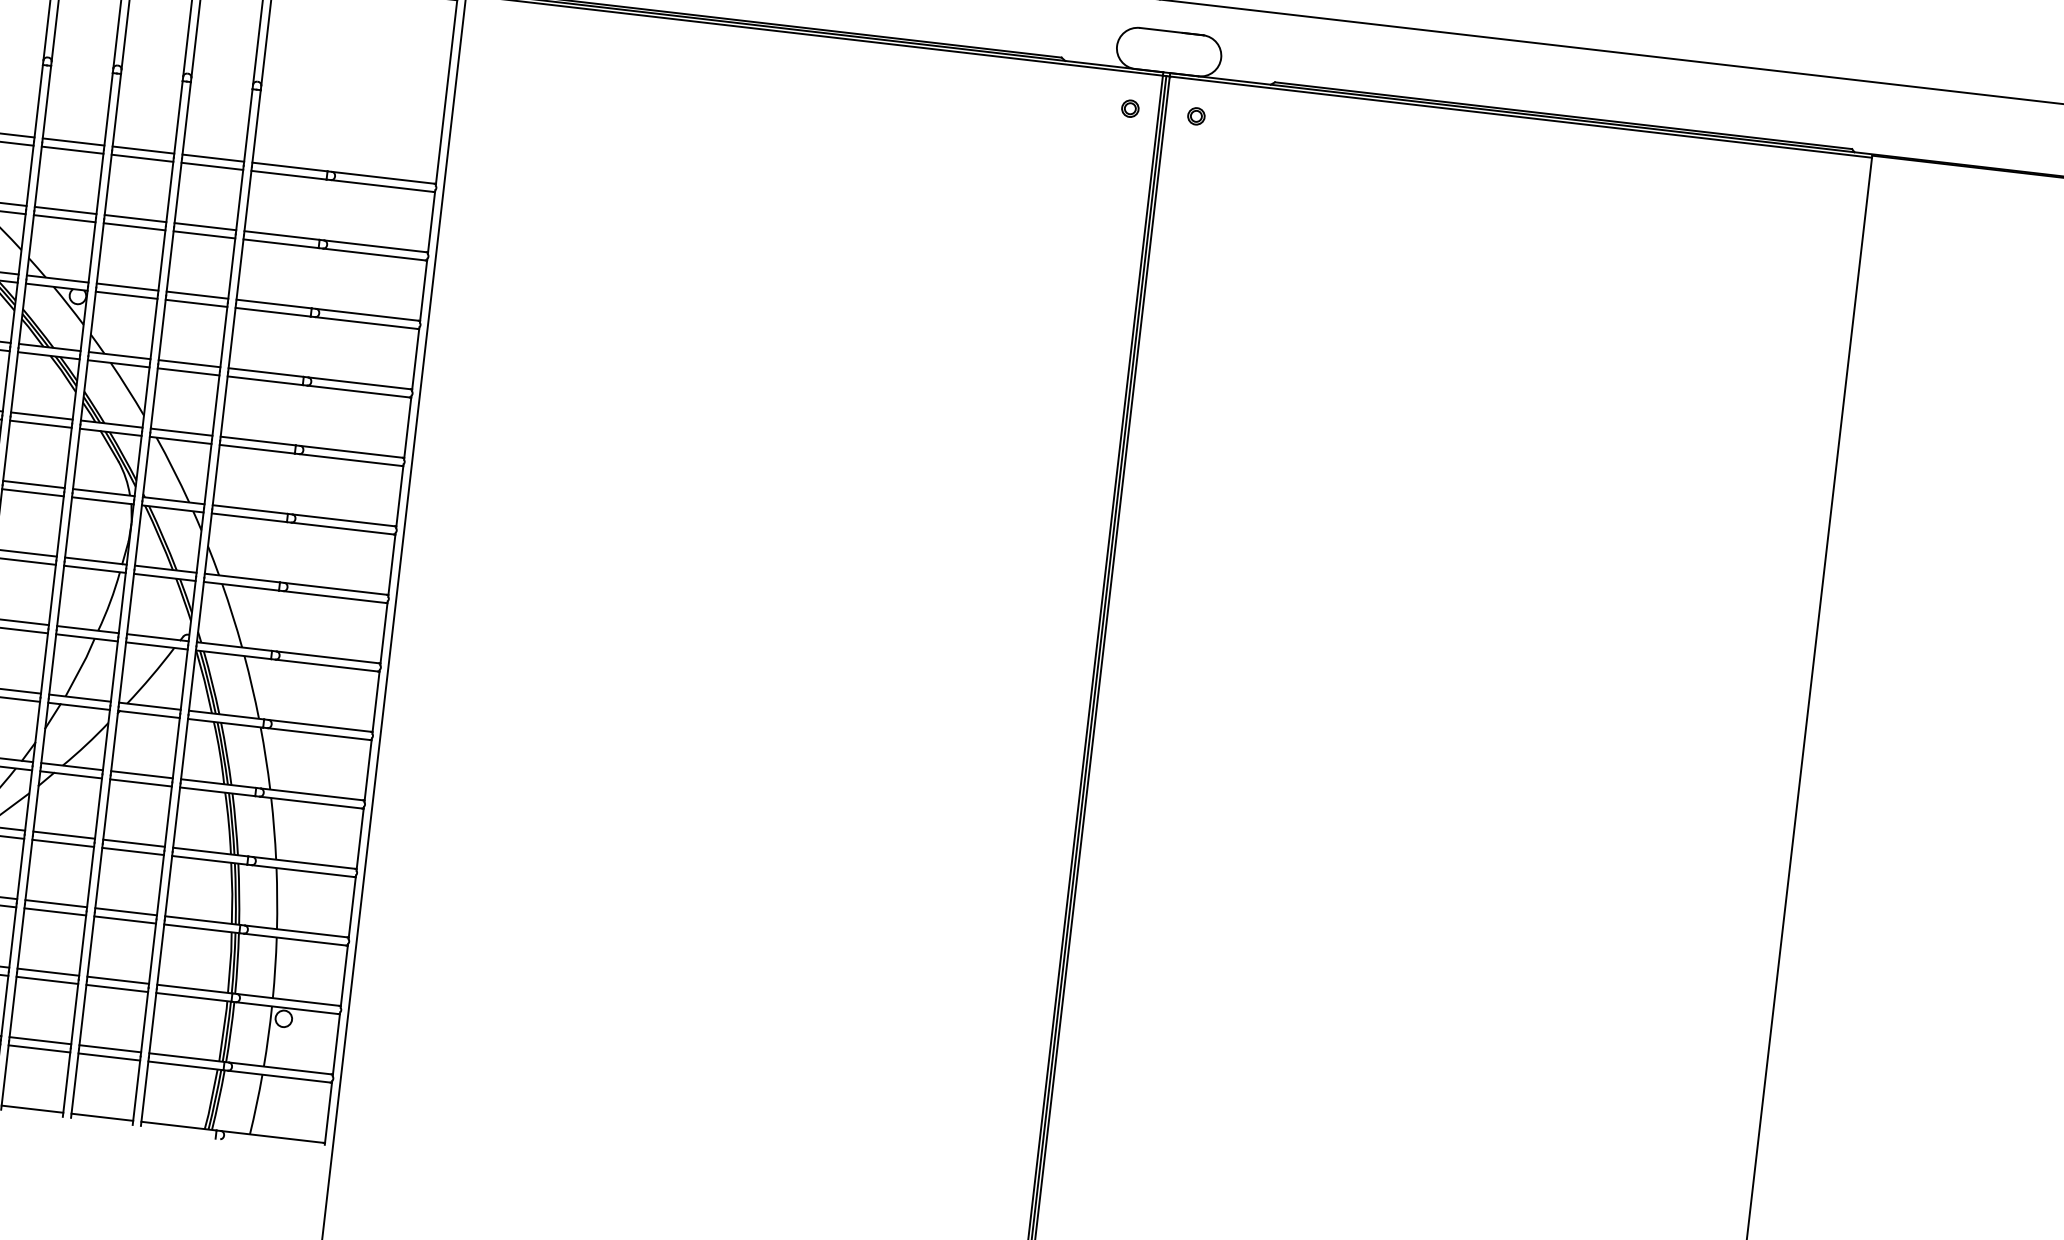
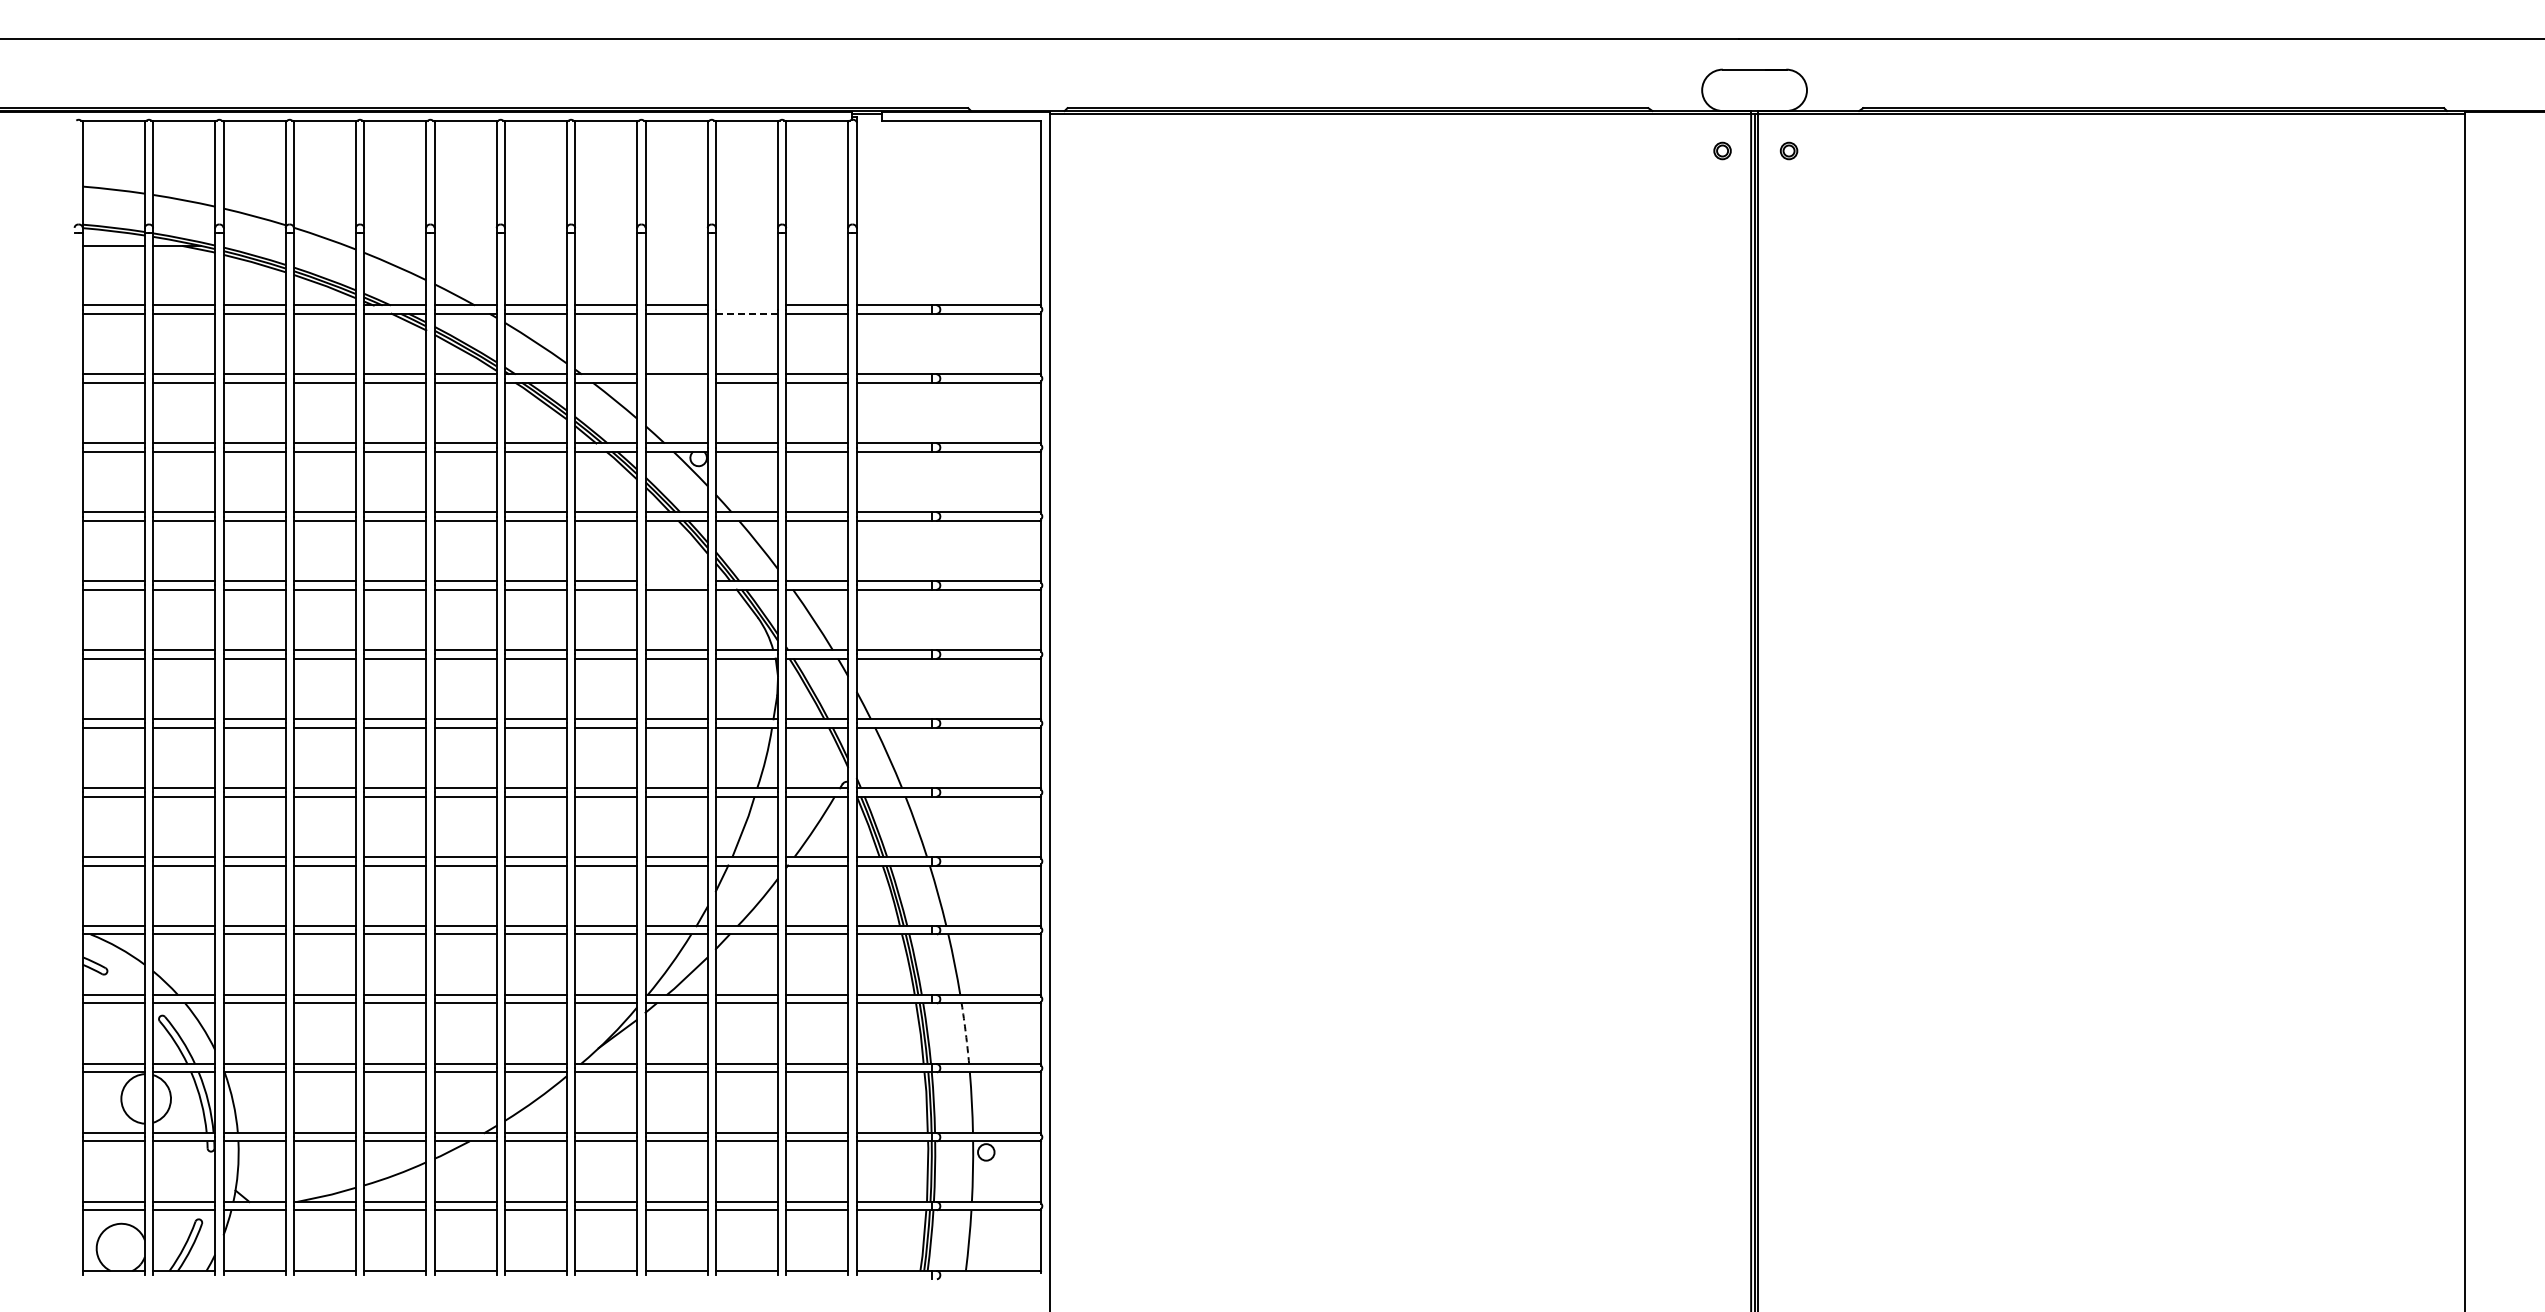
line: (143, 150) -> (746, 305), removed
line: (143, 158) -> (747, 313), solid -> dashed
line: (64, 218) -> (676, 382), removed
line: (41, 416) -> (676, 581), removed
arc: (276, 898) -> (965, 1033), solid -> dashed

